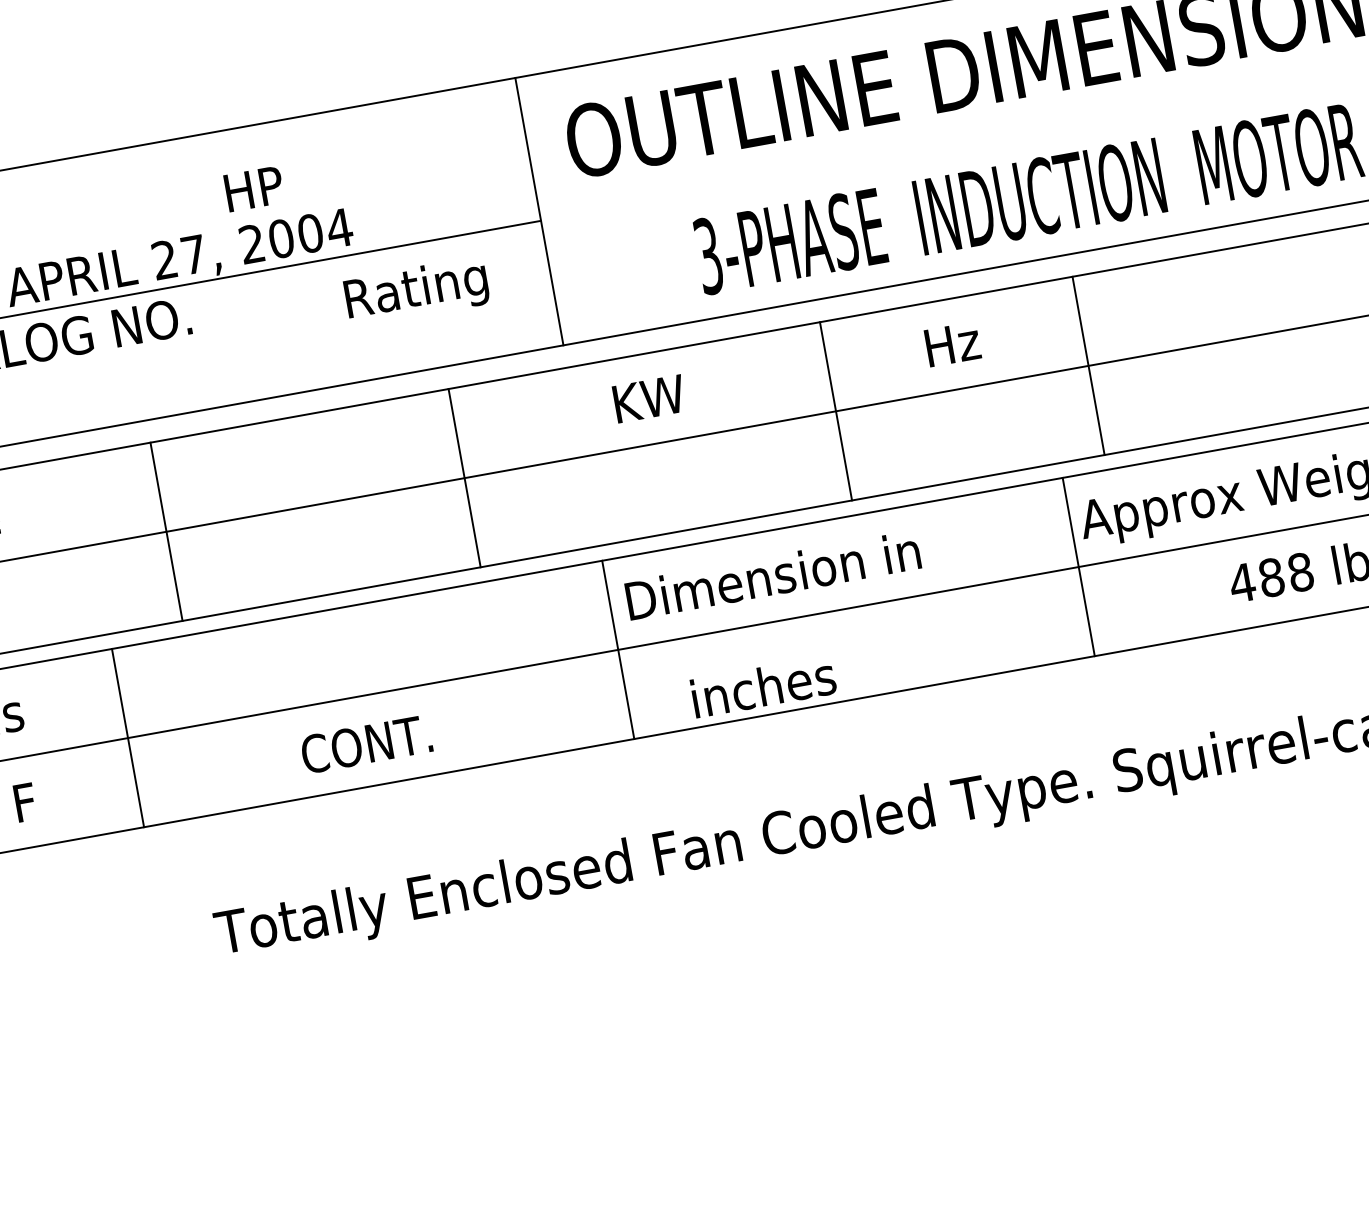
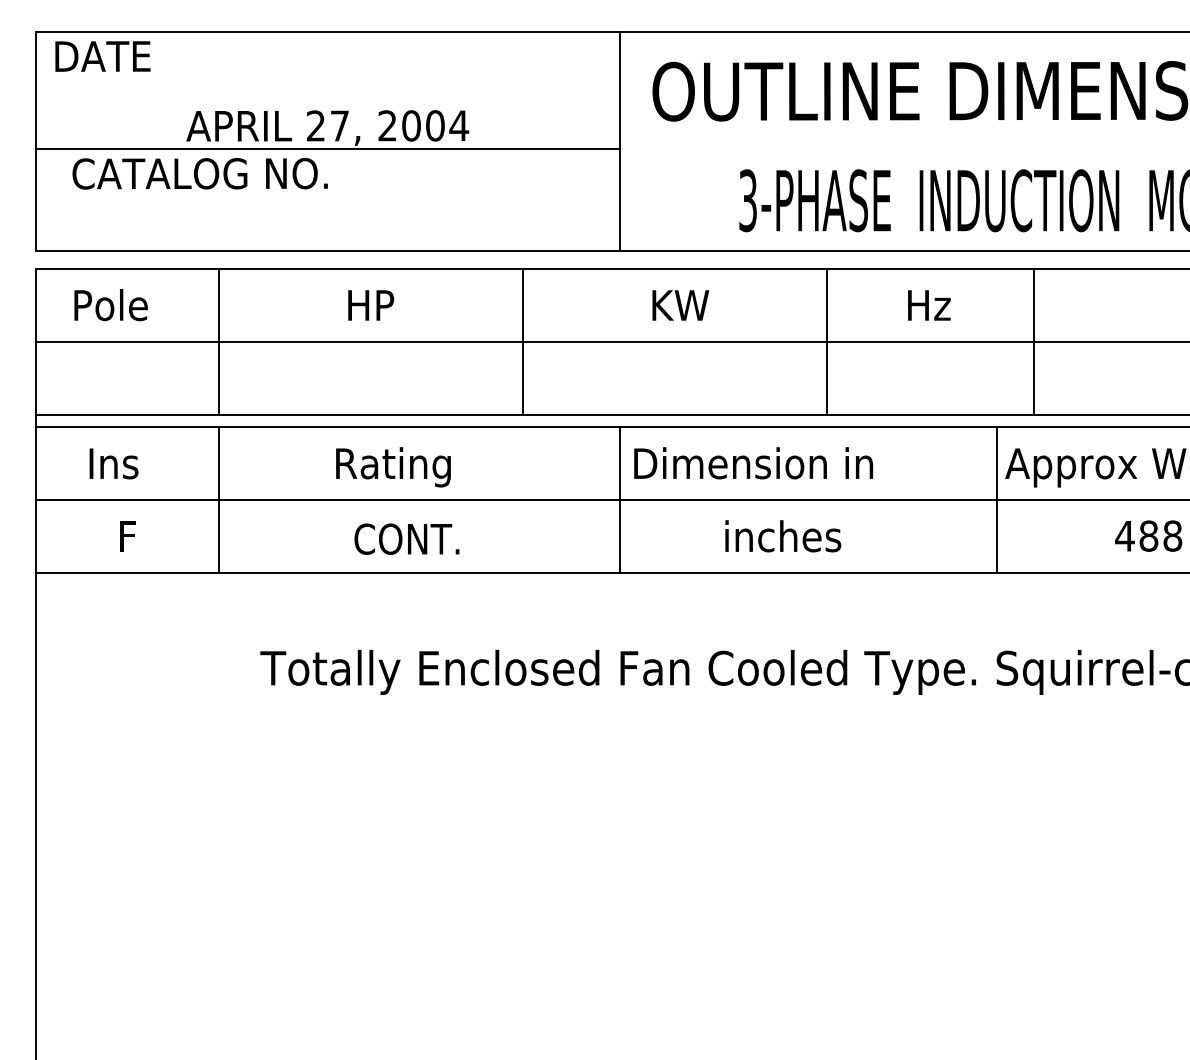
text: (254, 188) -> (371, 305), moved
text: (416, 292) -> (393, 467), moved
line: (166, 531) -> (218, 341), moved
text: (764, 687) -> (783, 536), moved

